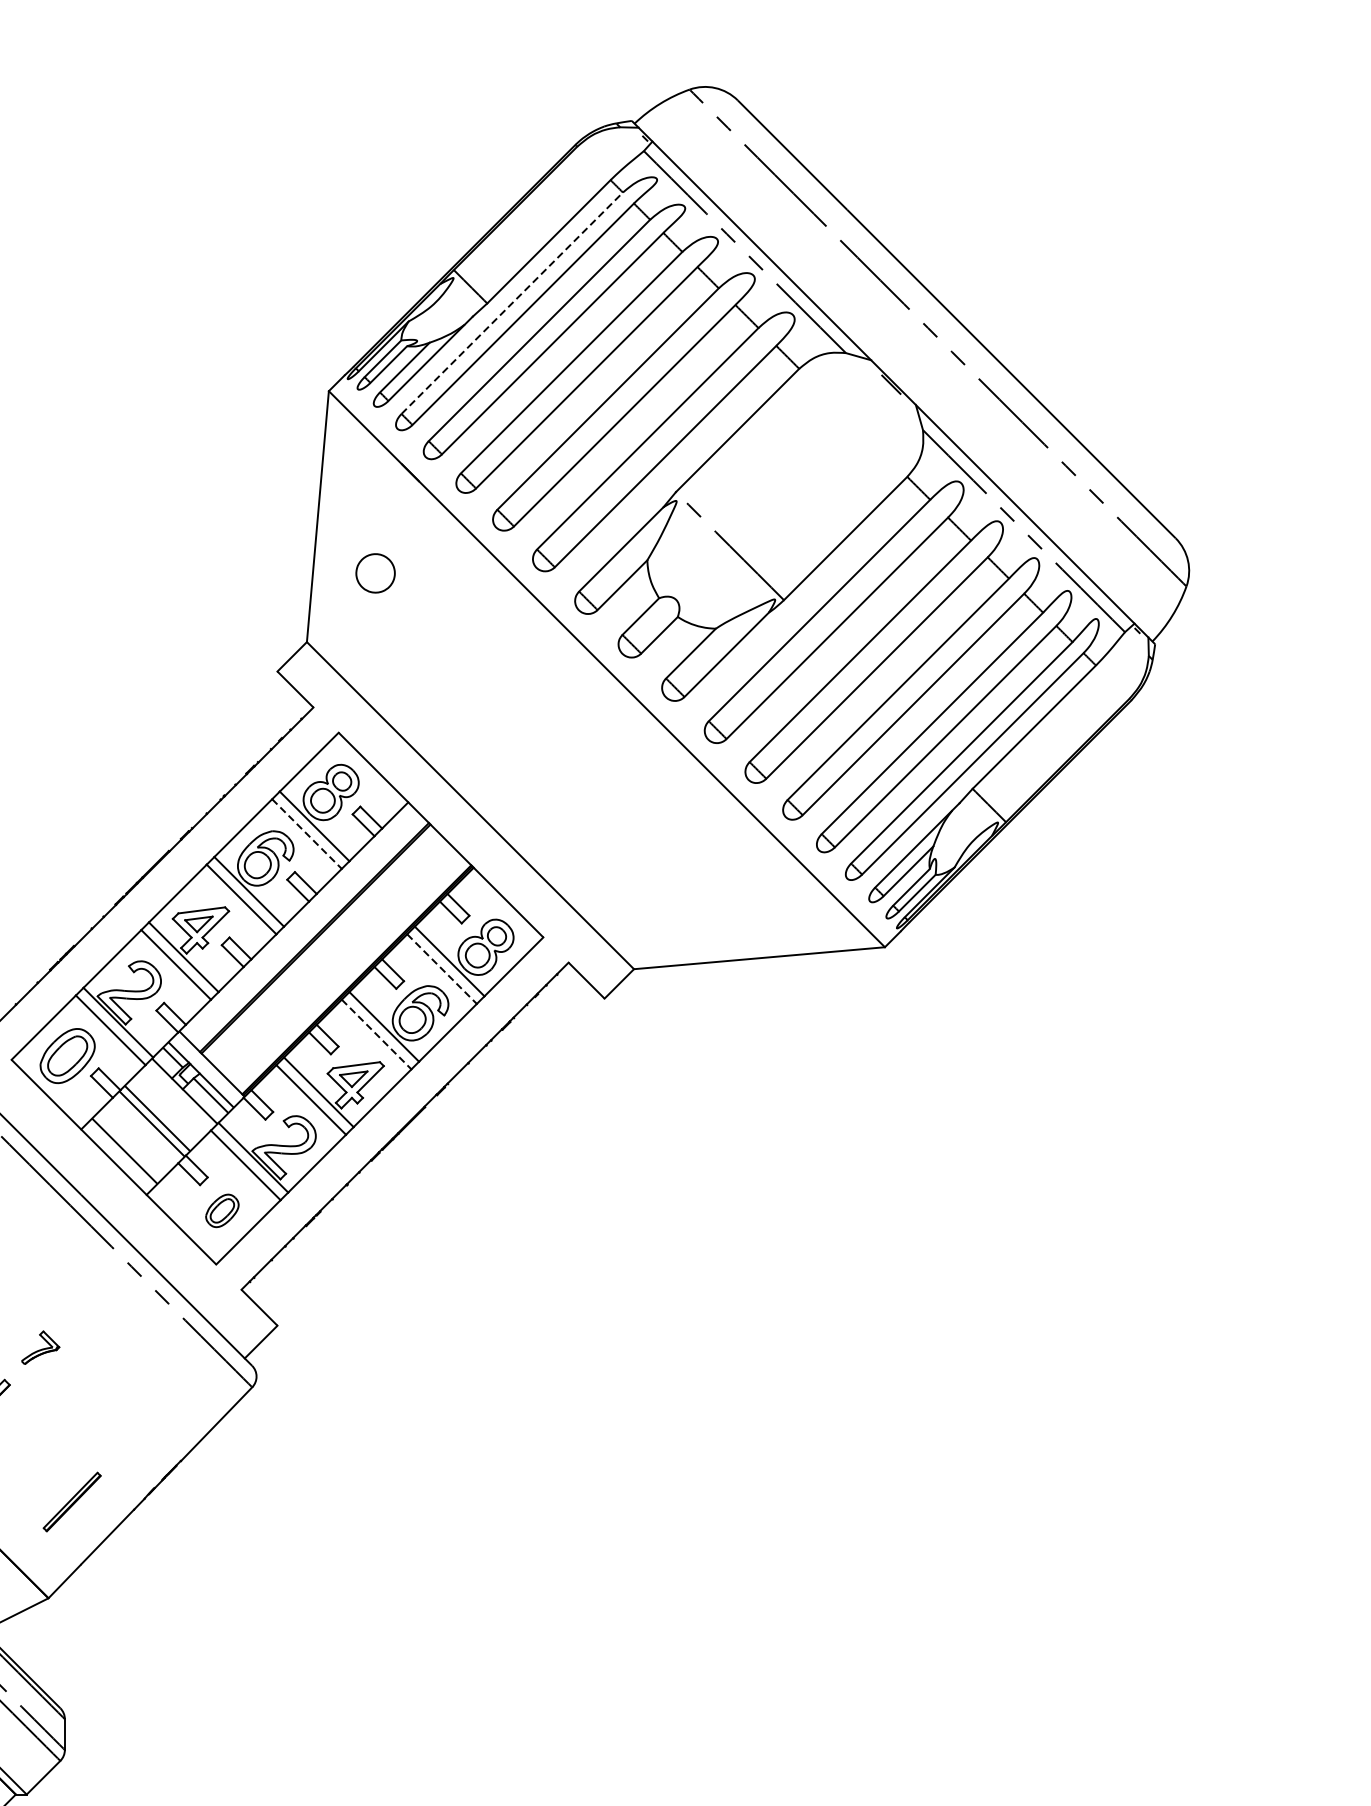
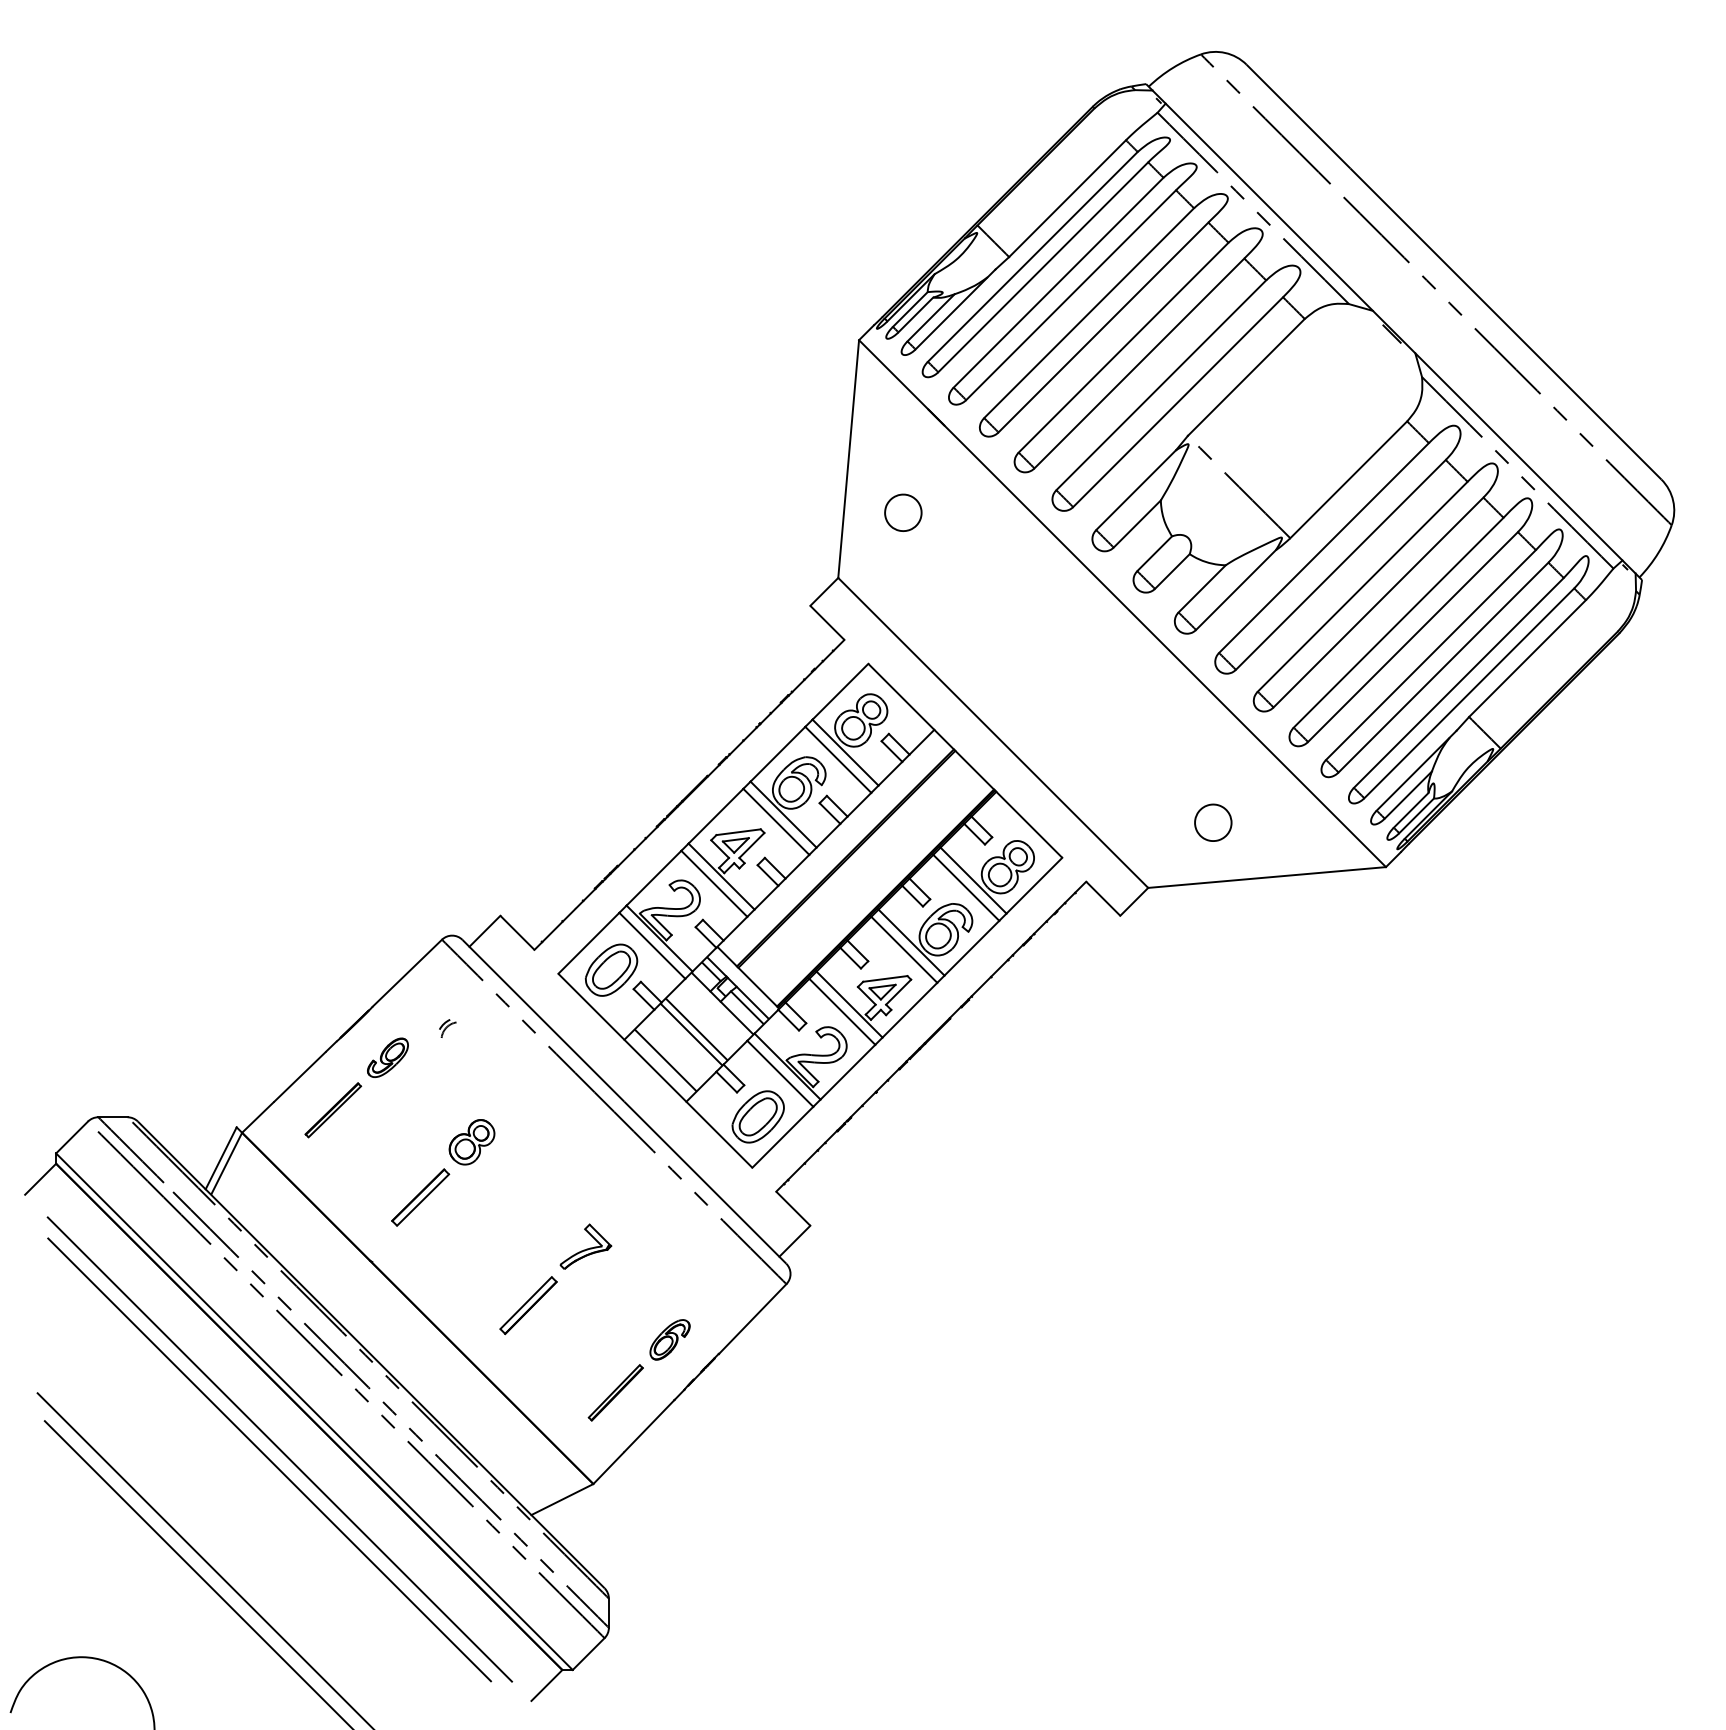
line: (512, 302) -> (1033, 256), dashed -> solid
line: (307, 833) -> (838, 759), dashed -> solid
part: (702, 900) -> (1213, 822), added
line: (442, 968) -> (966, 887), dashed -> solid
line: (376, 1034) -> (904, 949), dashed -> solid
part: (221, 1210) -> (757, 1116), size x1.67
part: (40, 1347) -> (585, 1246), size x1.43
part: (128, 1445) -> (669, 1339), added

